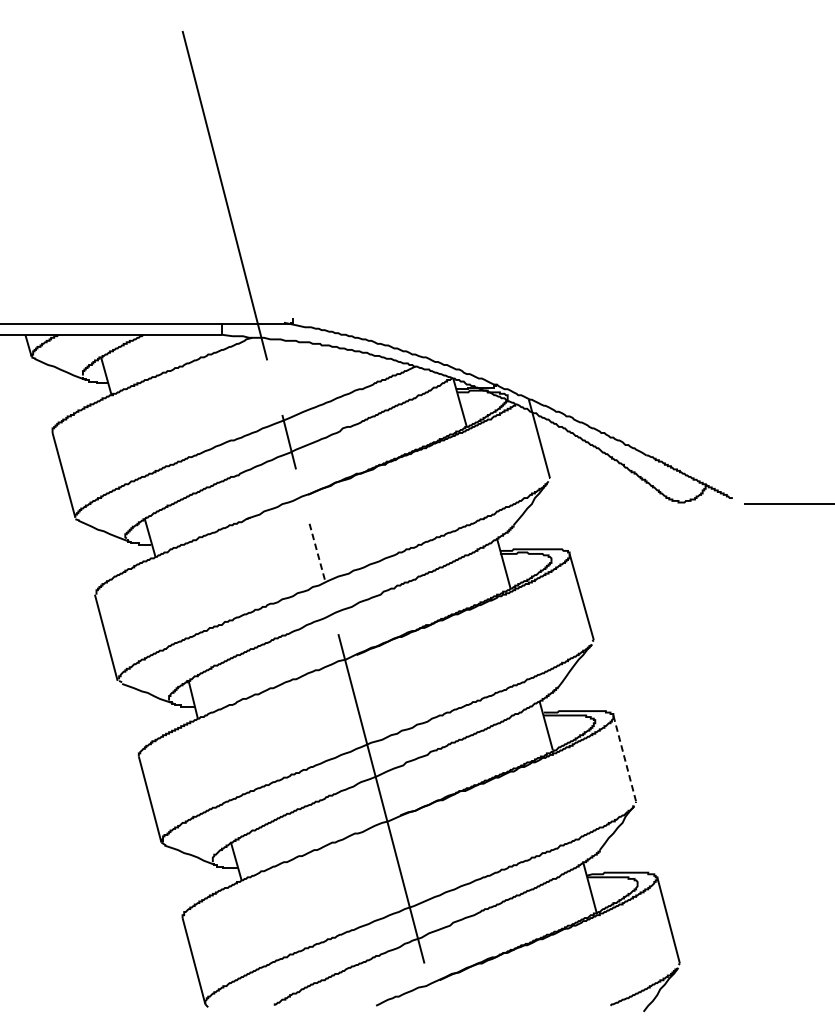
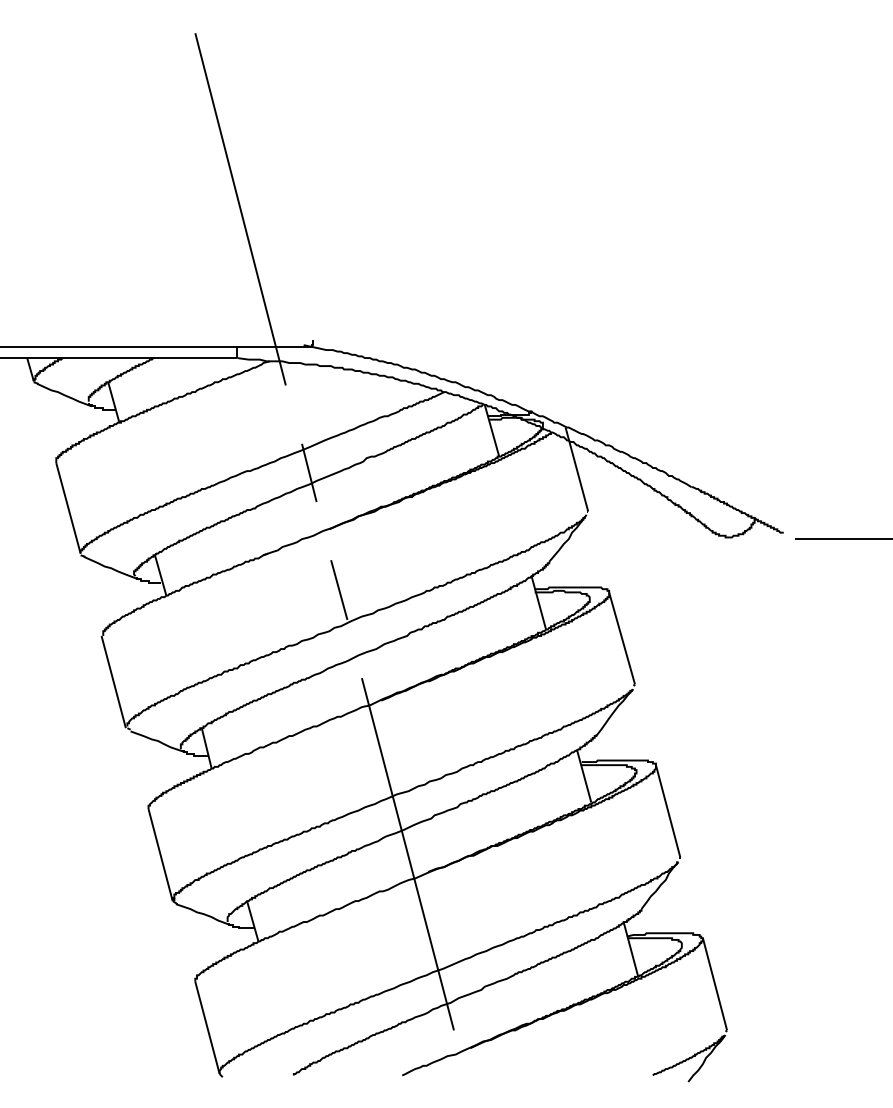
line: (317, 552) -> (339, 590), dashed -> solid
line: (625, 758) -> (668, 811), dashed -> solid

